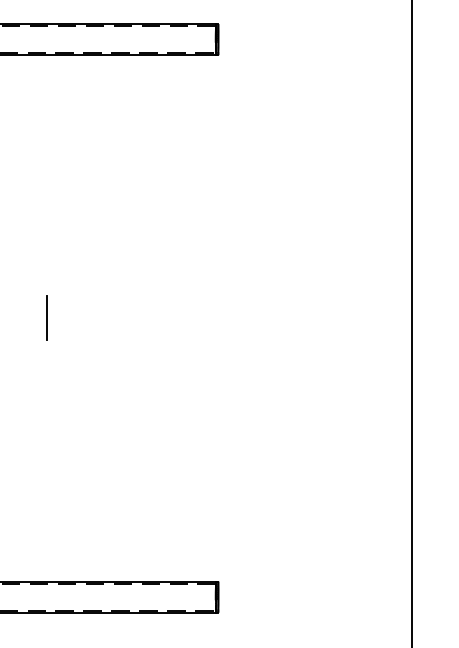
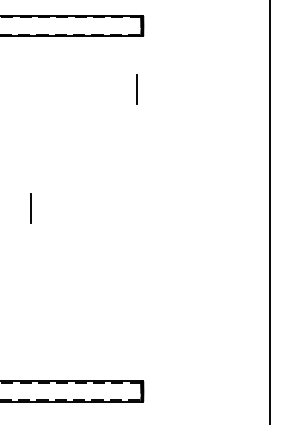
line: (208, 136) -> (136, 89), added

